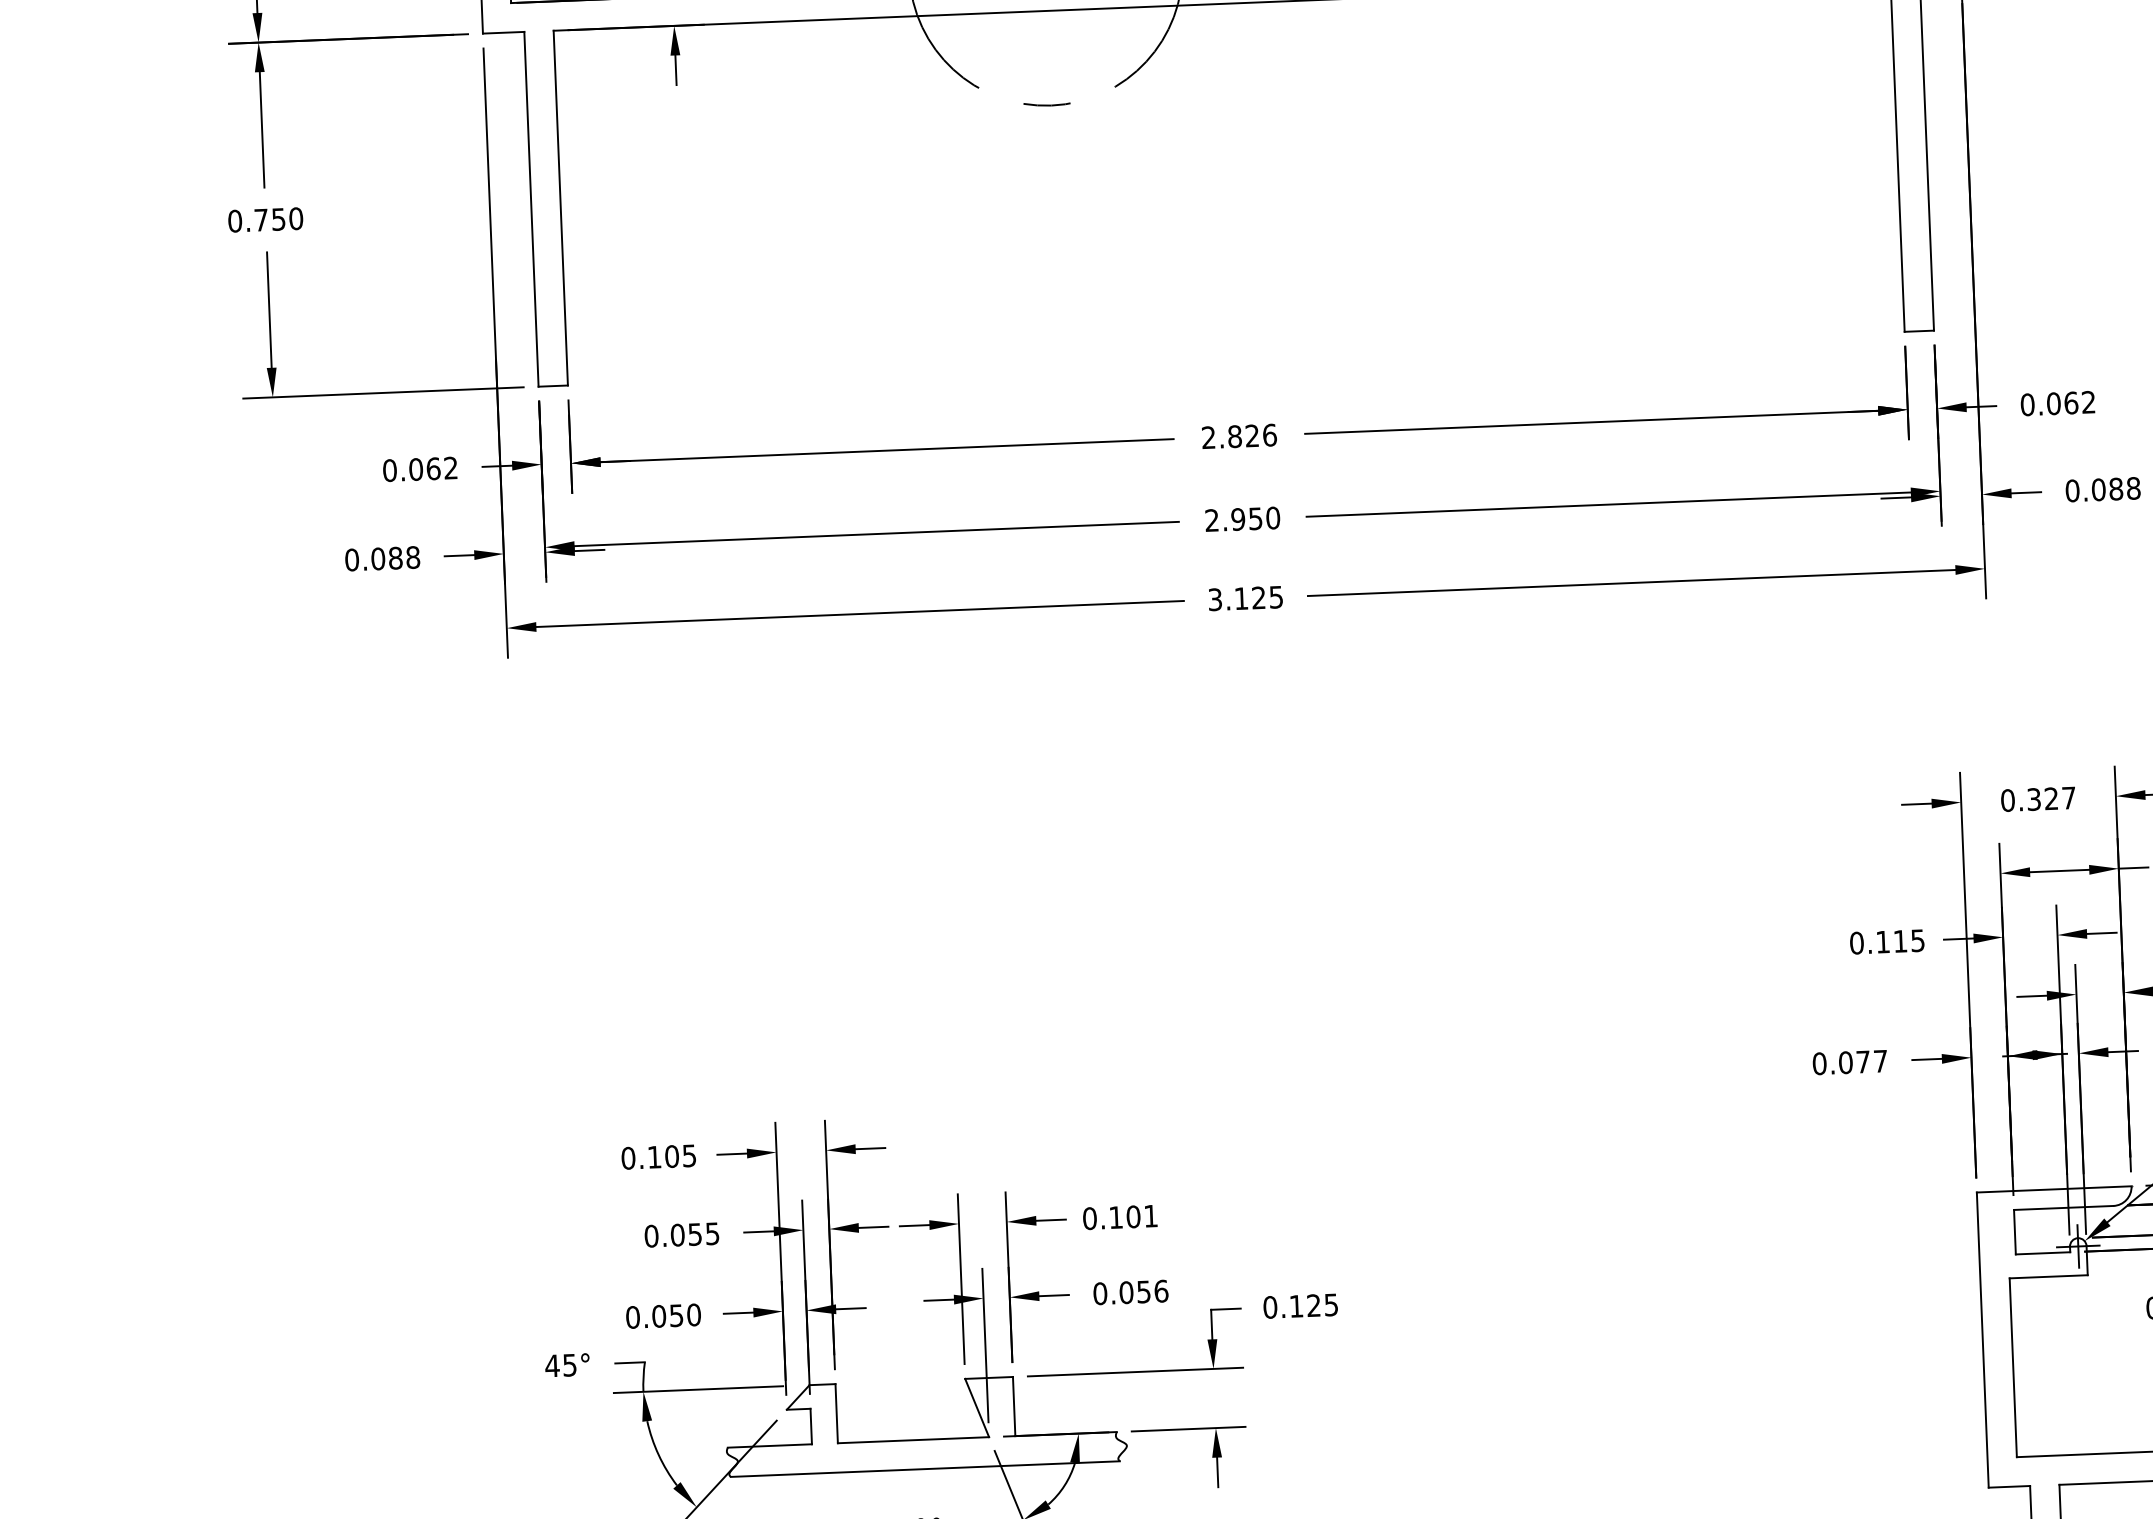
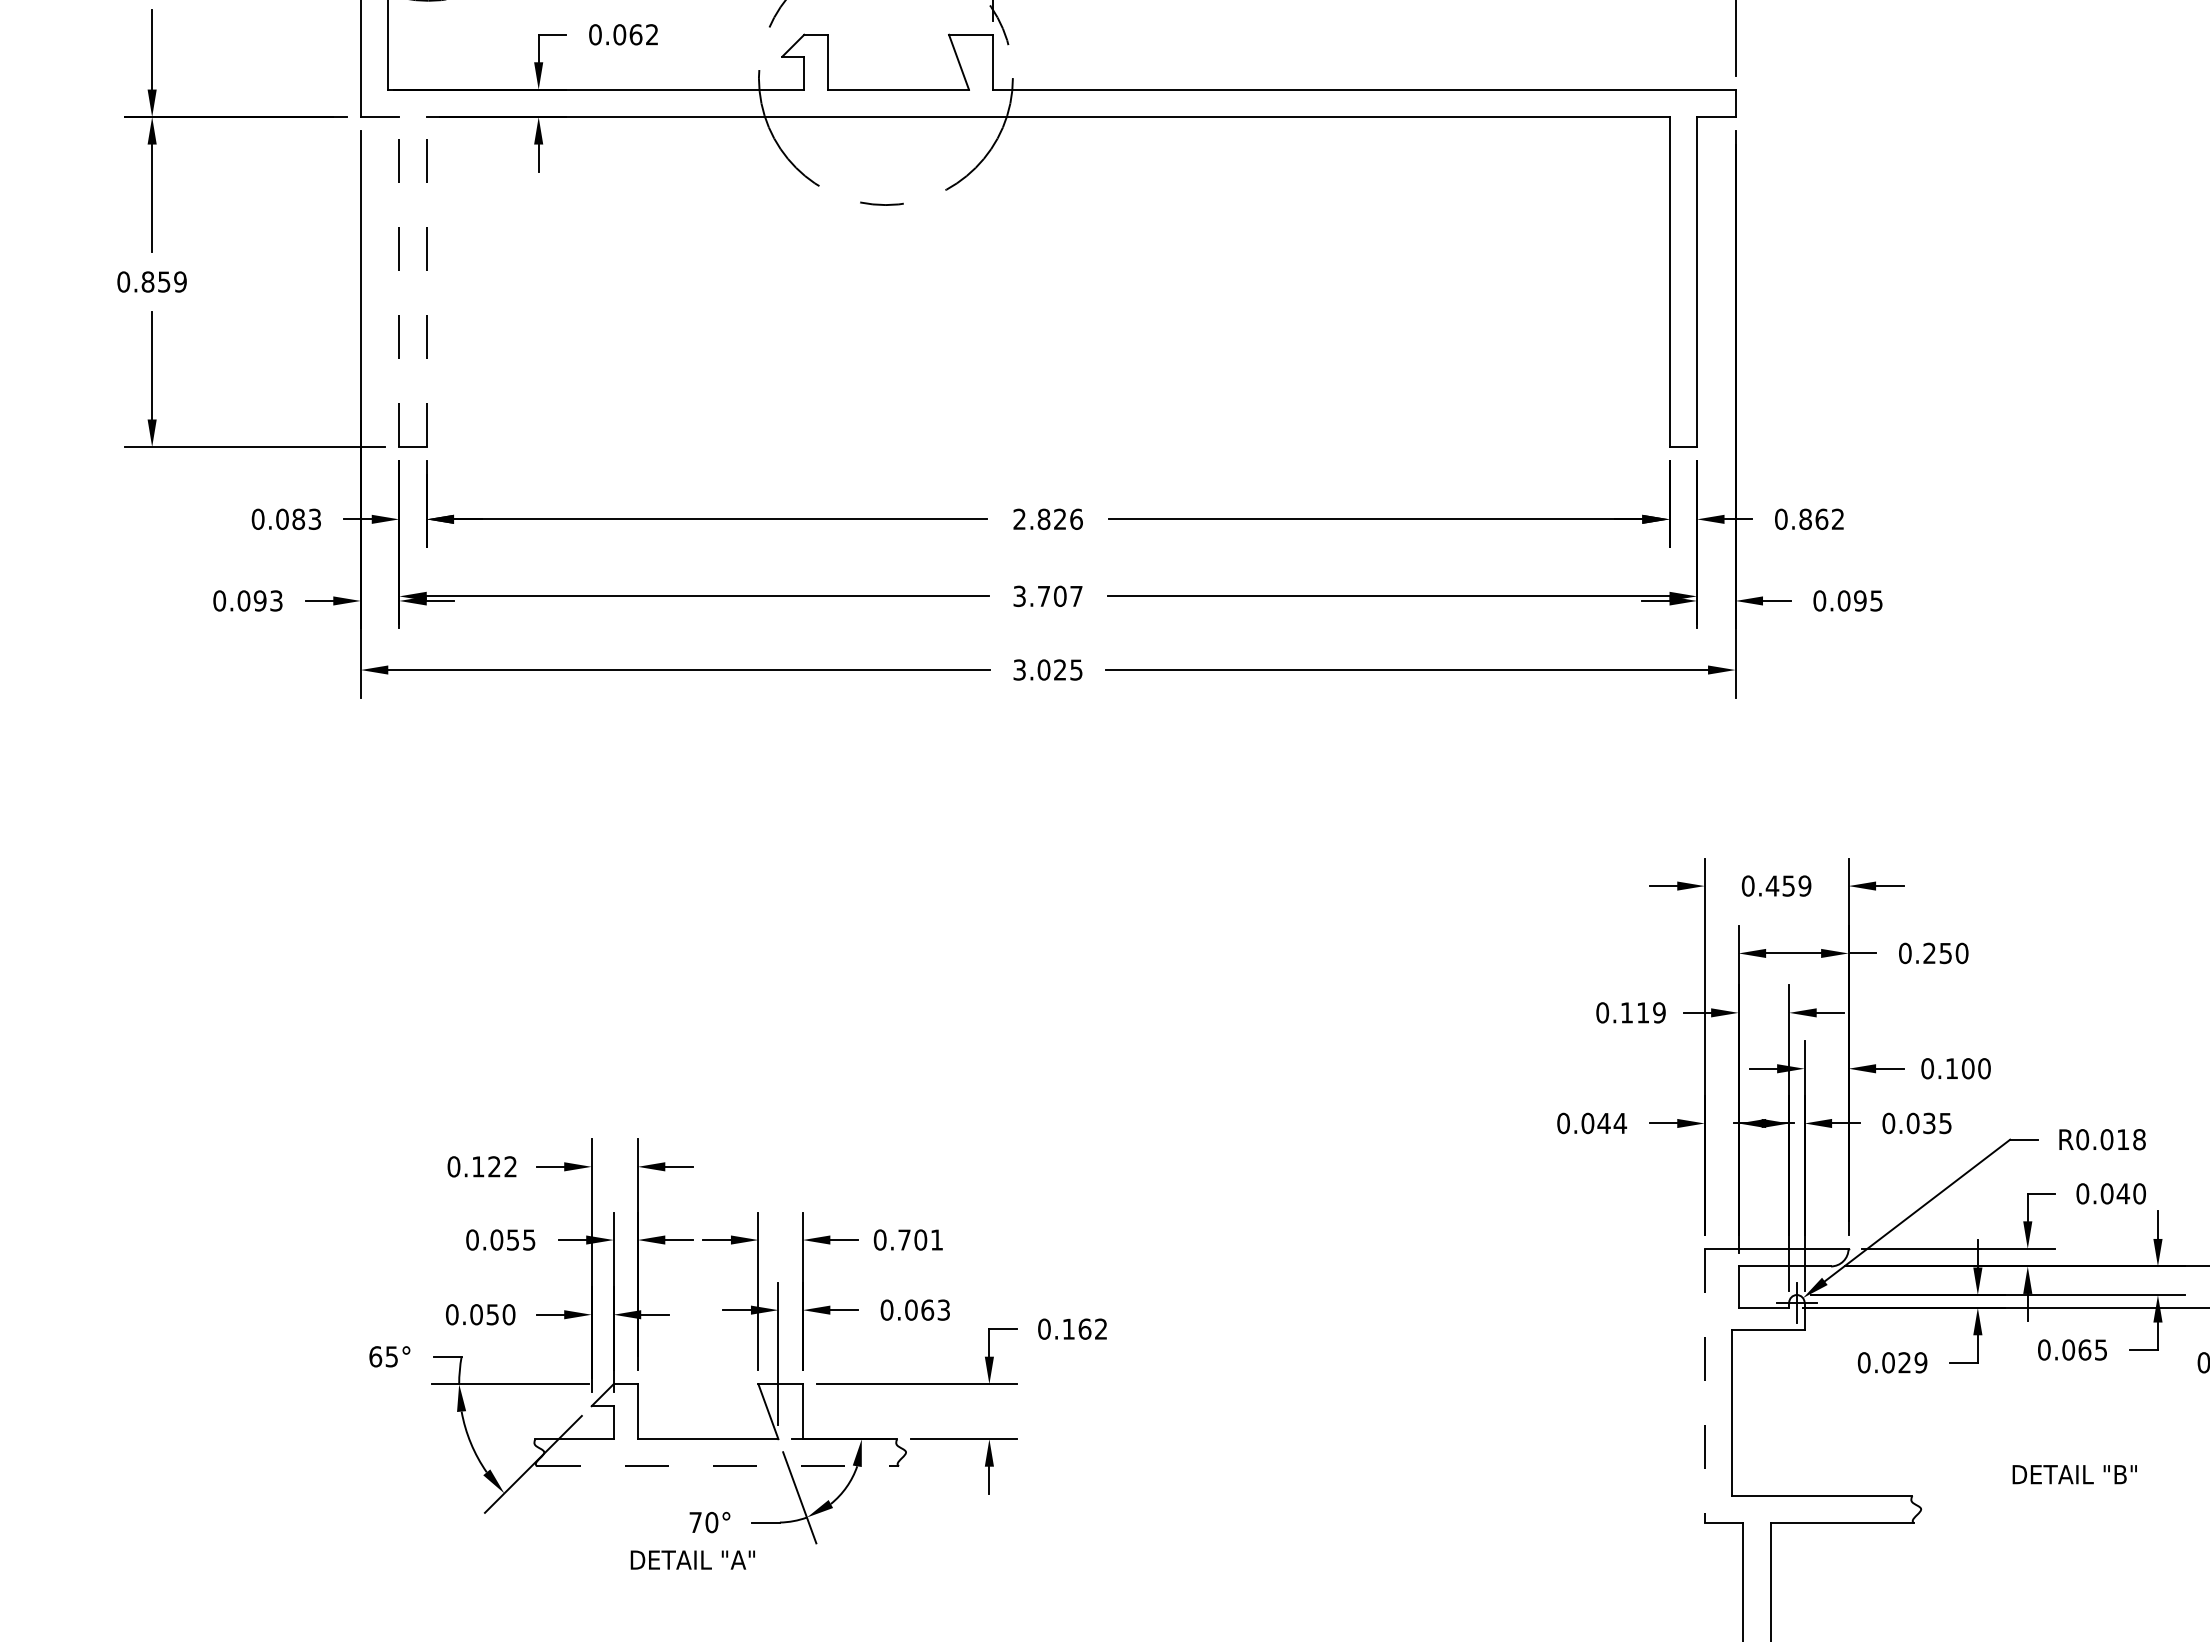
line: (560, 208) -> (426, 282), solid -> dashed
line: (531, 209) -> (399, 282), solid -> dashed
text: (277, 218) -> (163, 281), 0.750 -> 0.859
text: (2053, 403) -> (1805, 519), 0.062 -> 0.862
text: (441, 467) -> (306, 518), 0.062 -> 0.083
text: (2124, 488) -> (1868, 600), 0.088 -> 0.095
text: (1242, 519) -> (1047, 596), 2.950 -> 3.707
text: (403, 557) -> (267, 600), 0.088 -> 0.093
text: (1240, 598) -> (1043, 669), 3.125 -> 3.025
text: (2051, 798) -> (1788, 885), 0.327 -> 0.459
text: (1918, 940) -> (1659, 1012), 0.115 -> 0.119
text: (1872, 1061) -> (1612, 1123), 0.077 -> 0.044
text: (680, 1155) -> (502, 1166), 0.105 -> 0.122
text: (1116, 1217) -> (904, 1239), 0.101 -> 0.701
text: (1152, 1290) -> (935, 1309), 0.056 -> 0.063
text: (1322, 1304) -> (1092, 1328), 0.125 -> 0.162
line: (1982, 1340) -> (1704, 1386), solid -> dashed
text: (552, 1365) -> (375, 1356), 45° -> 65°
line: (925, 1469) -> (718, 1466), solid -> dashed

